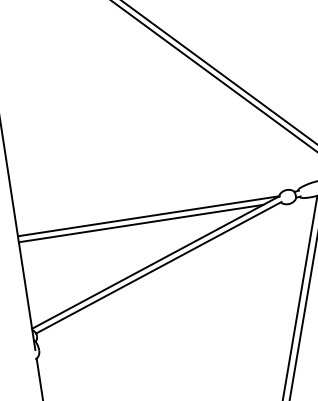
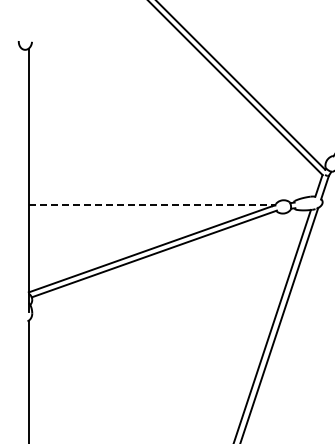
line: (148, 215) -> (152, 204), solid -> dashed
line: (140, 223) -> (143, 210), removed

